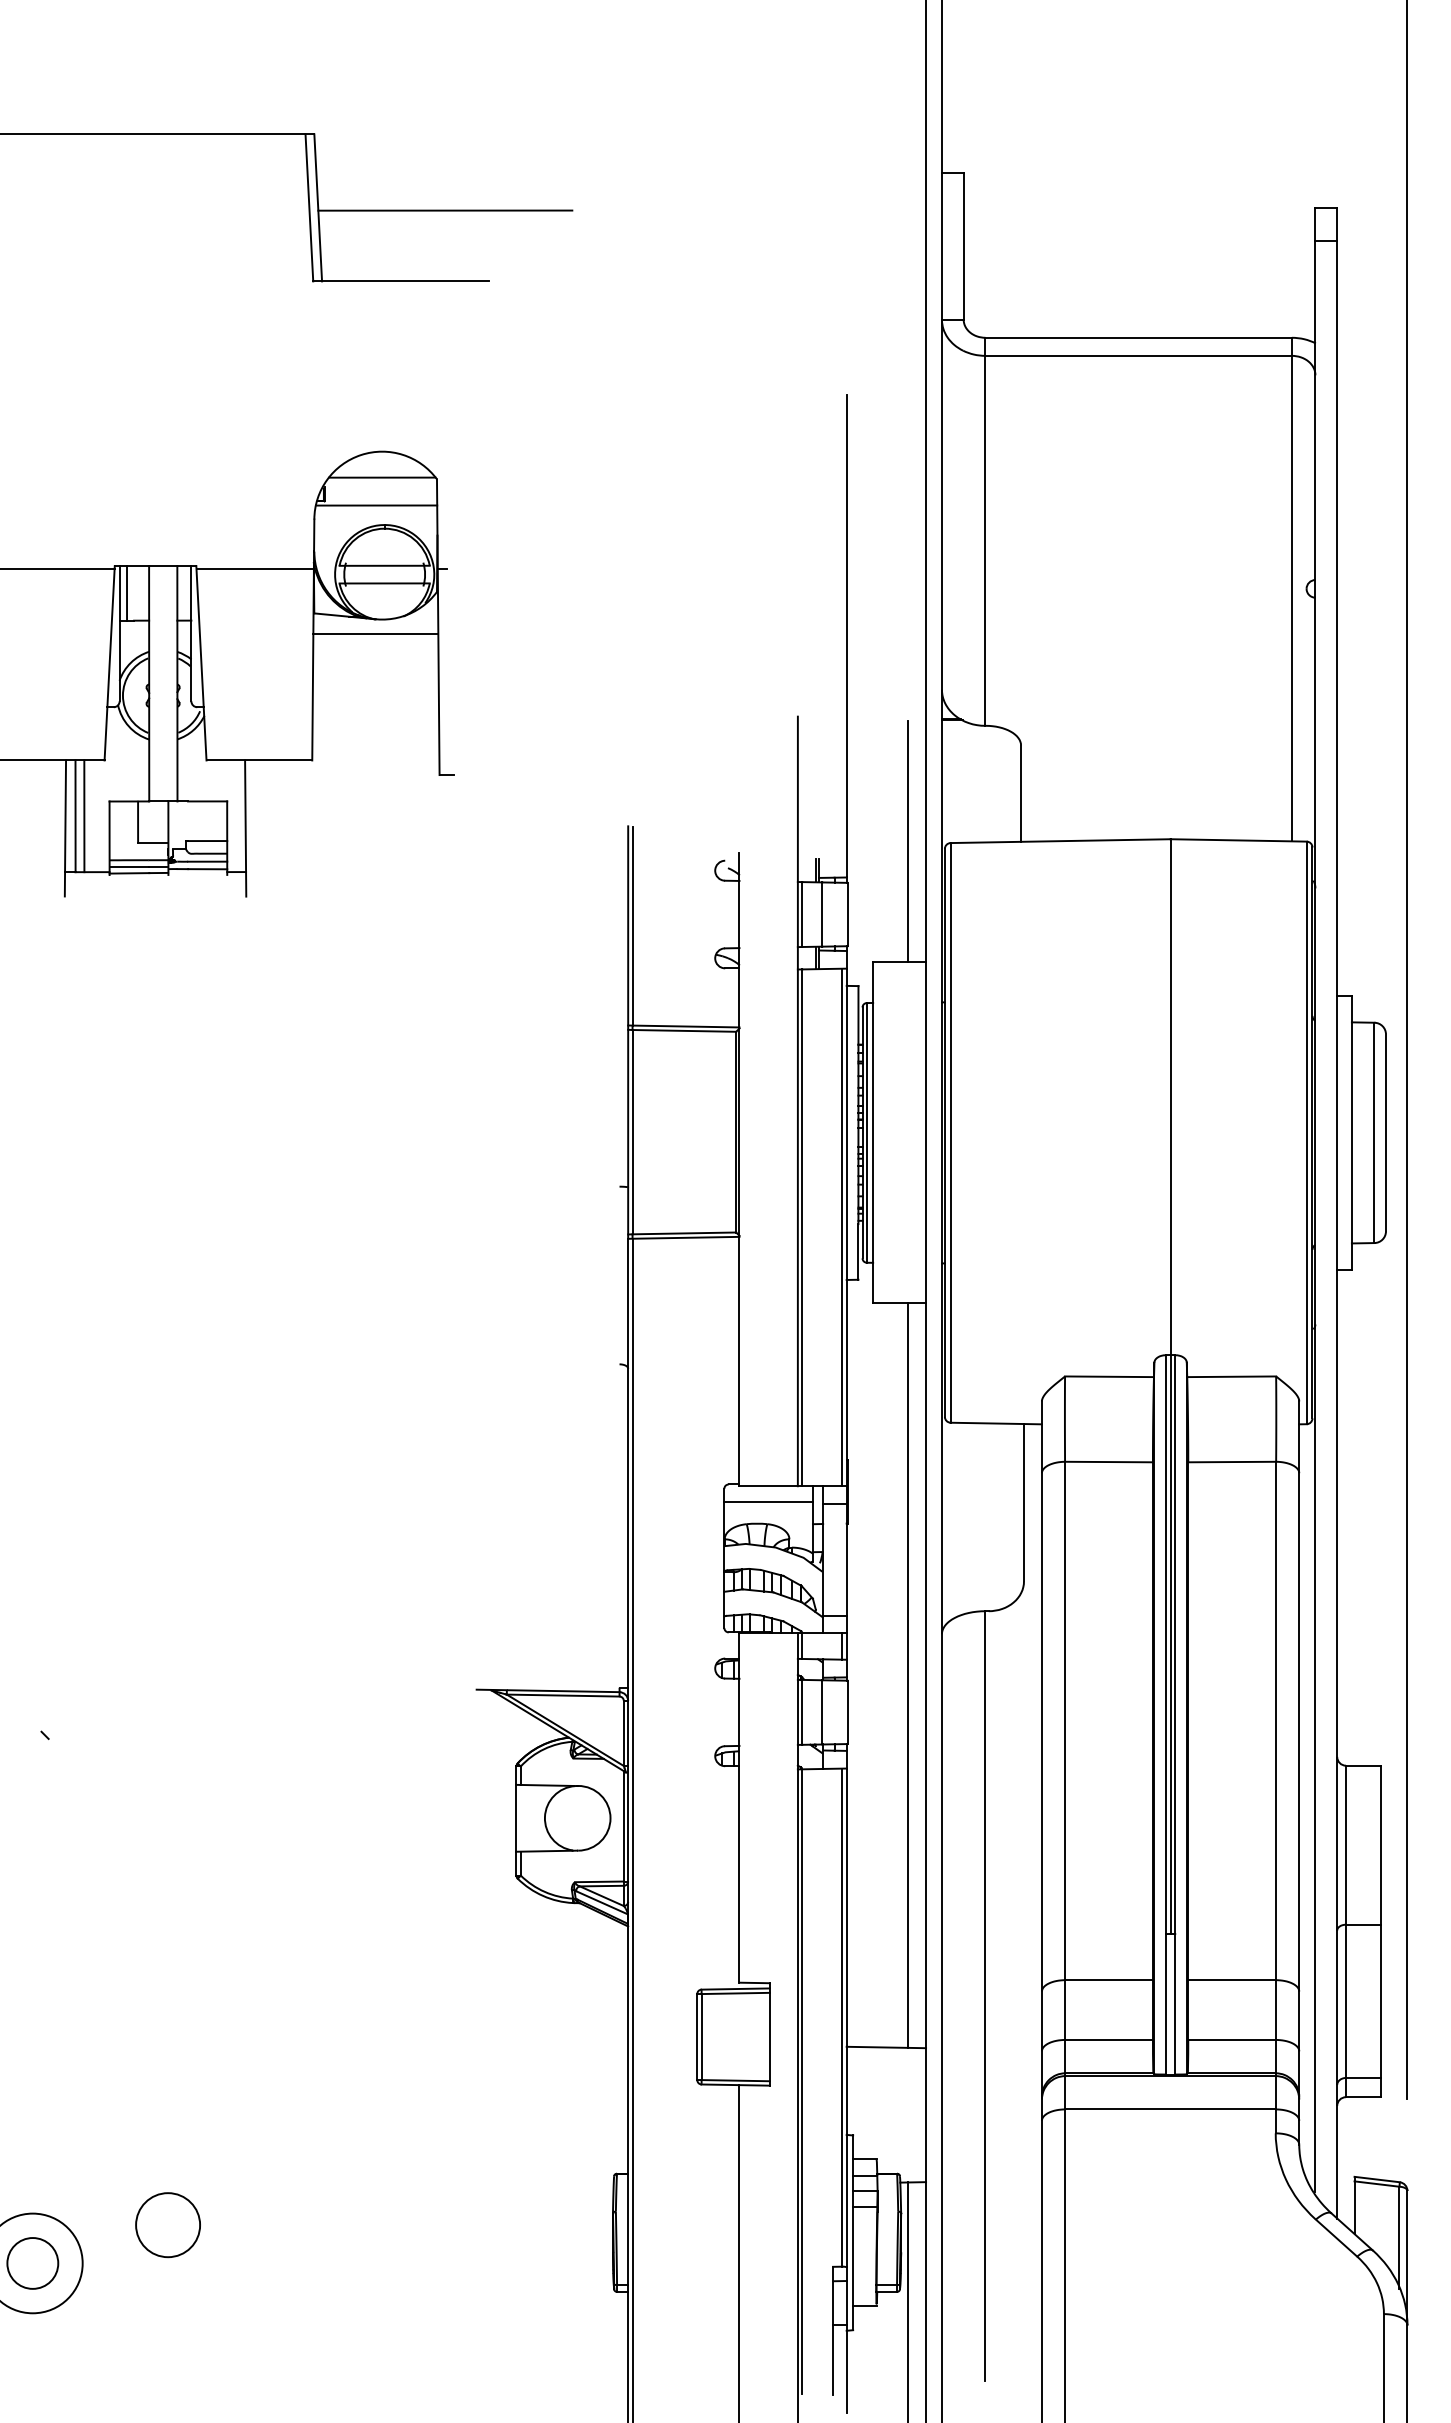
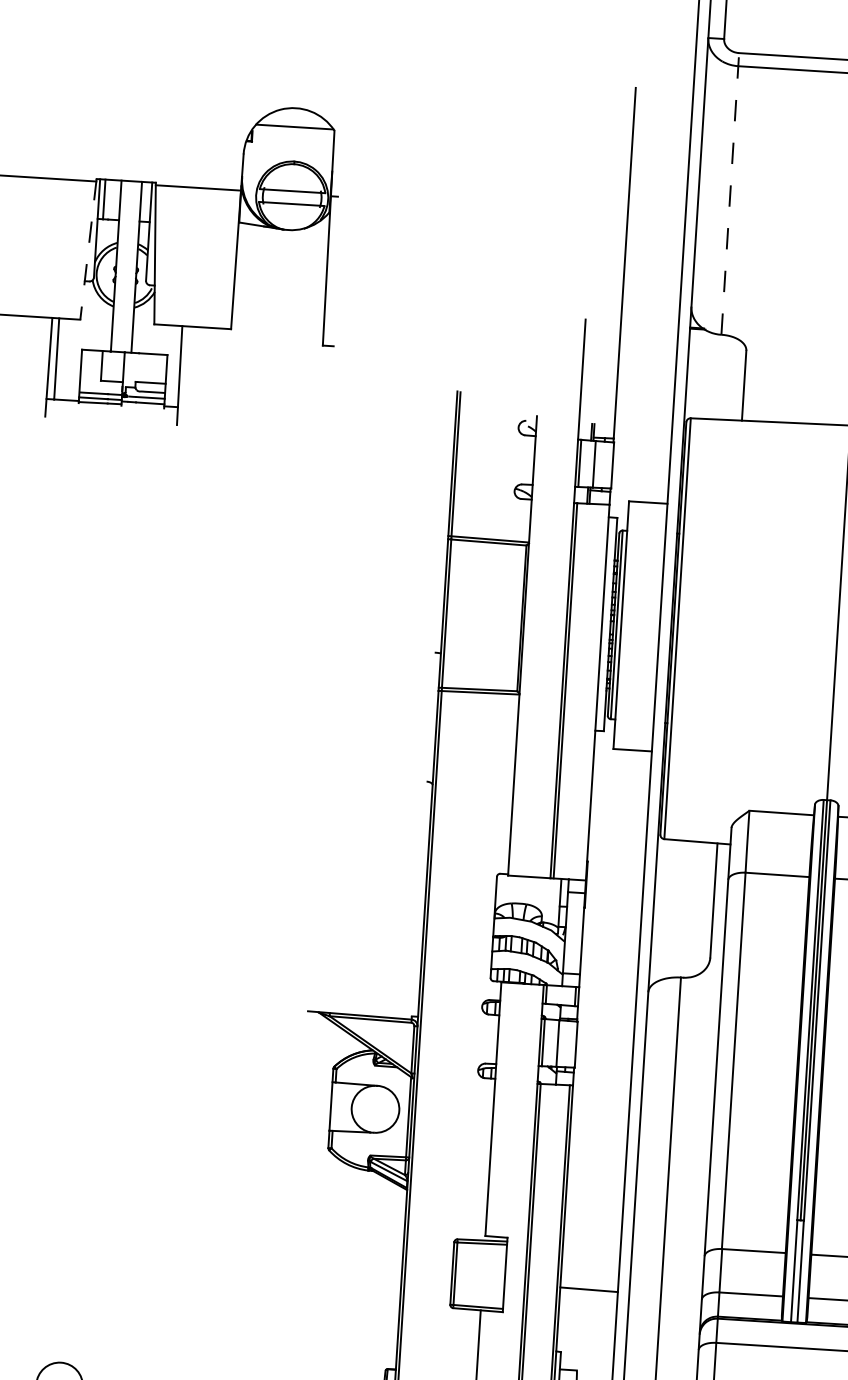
line: (376, 505) -> (289, 147), removed
line: (985, 531) -> (730, 193), solid -> dashed
line: (375, 634) -> (282, 240), removed
line: (109, 663) -> (88, 249), solid -> dashed
line: (84, 816) -> (63, 359), removed
line: (908, 841) -> (660, 415), removed
line: (842, 1227) -> (594, 692), removed
line: (768, 1502) -> (528, 888), removed
line: (908, 1675) -> (622, 1020), removed

